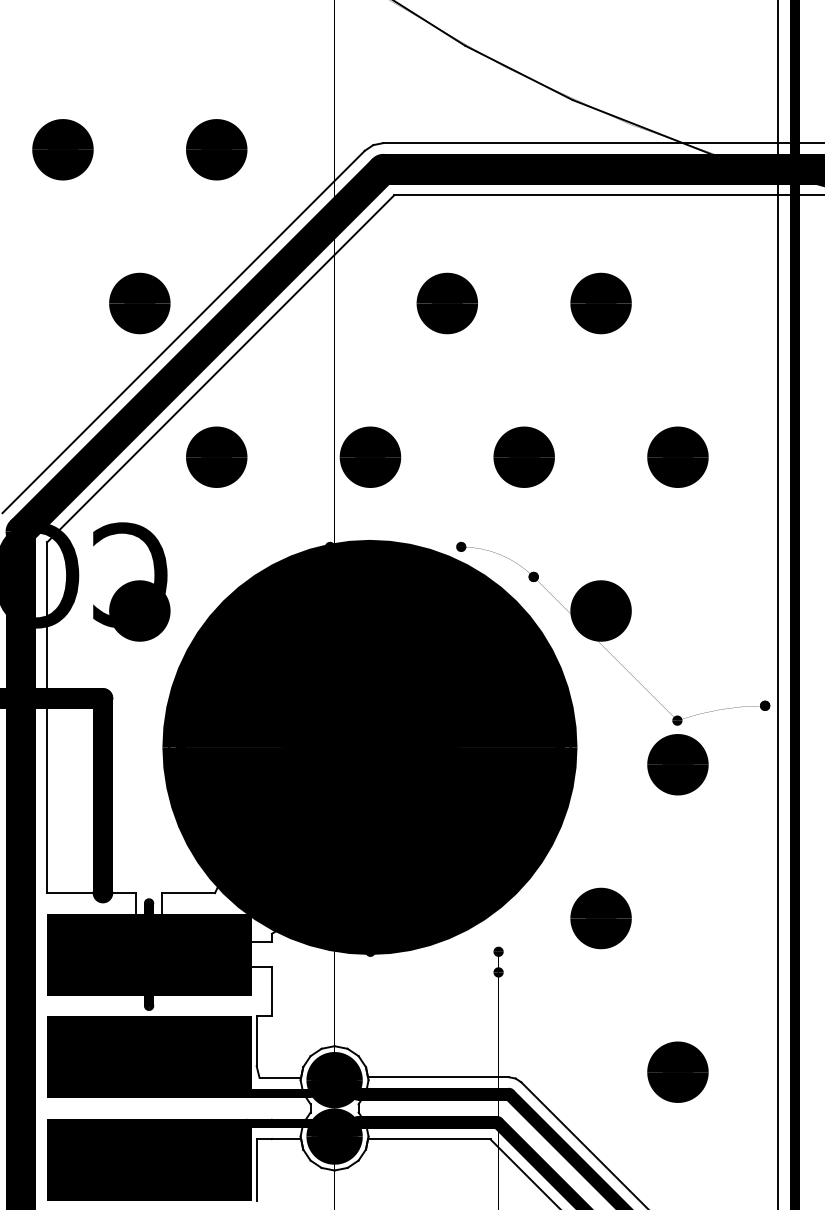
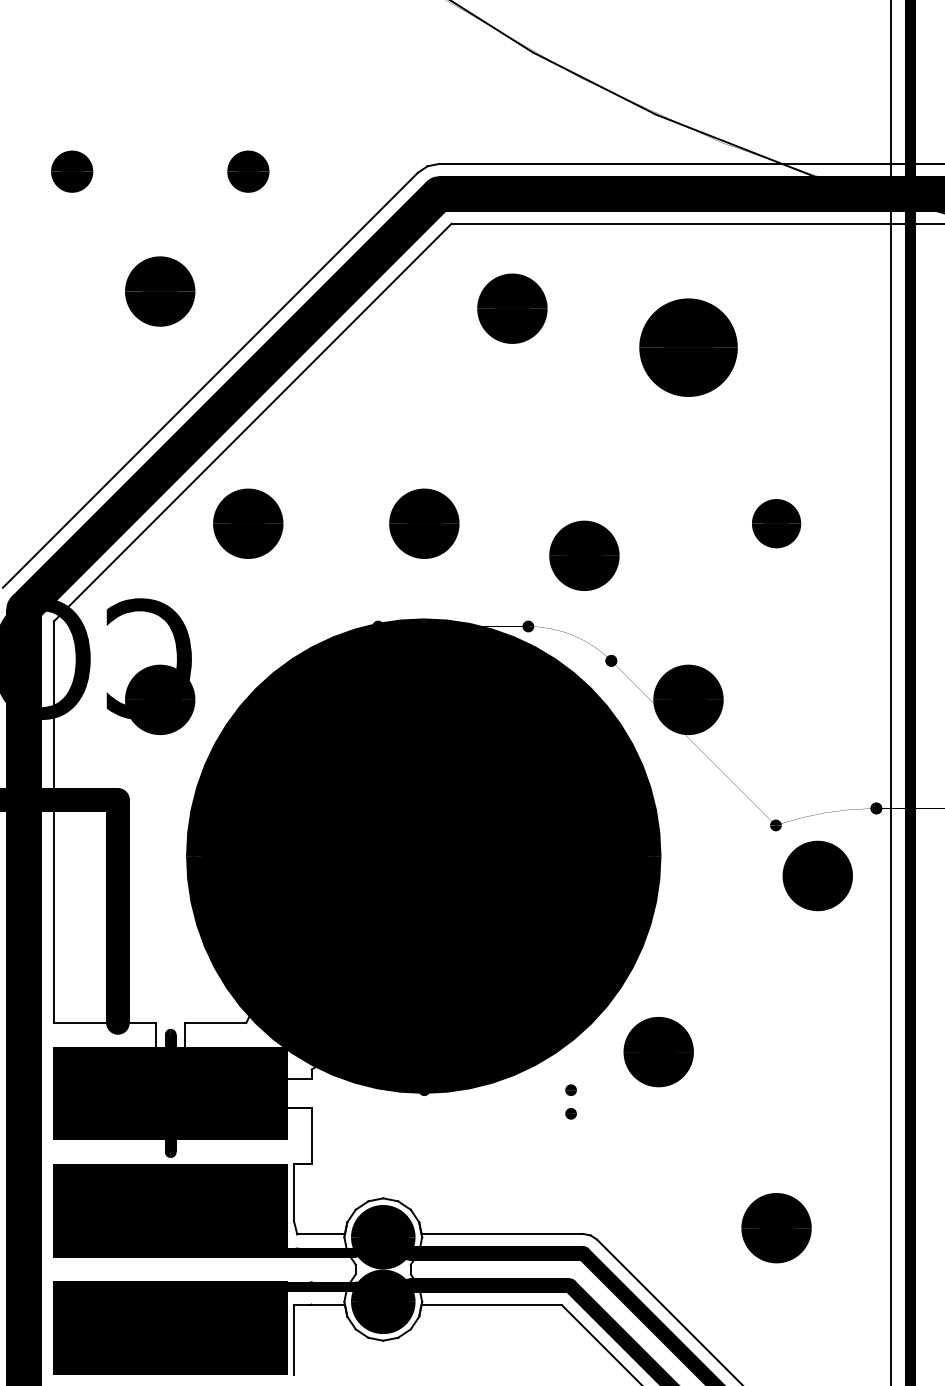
part: (62, 149) -> (71, 171), size x0.6
part: (216, 149) -> (248, 171), size x0.6
part: (139, 303) -> (159, 291), moved
part: (446, 303) -> (511, 308), moved
part: (600, 303) -> (687, 347), size x1.4
part: (523, 456) -> (583, 554), moved
part: (677, 456) -> (776, 522), size x0.7
part: (677, 764) -> (817, 875), moved
part: (600, 918) -> (658, 1052), moved

